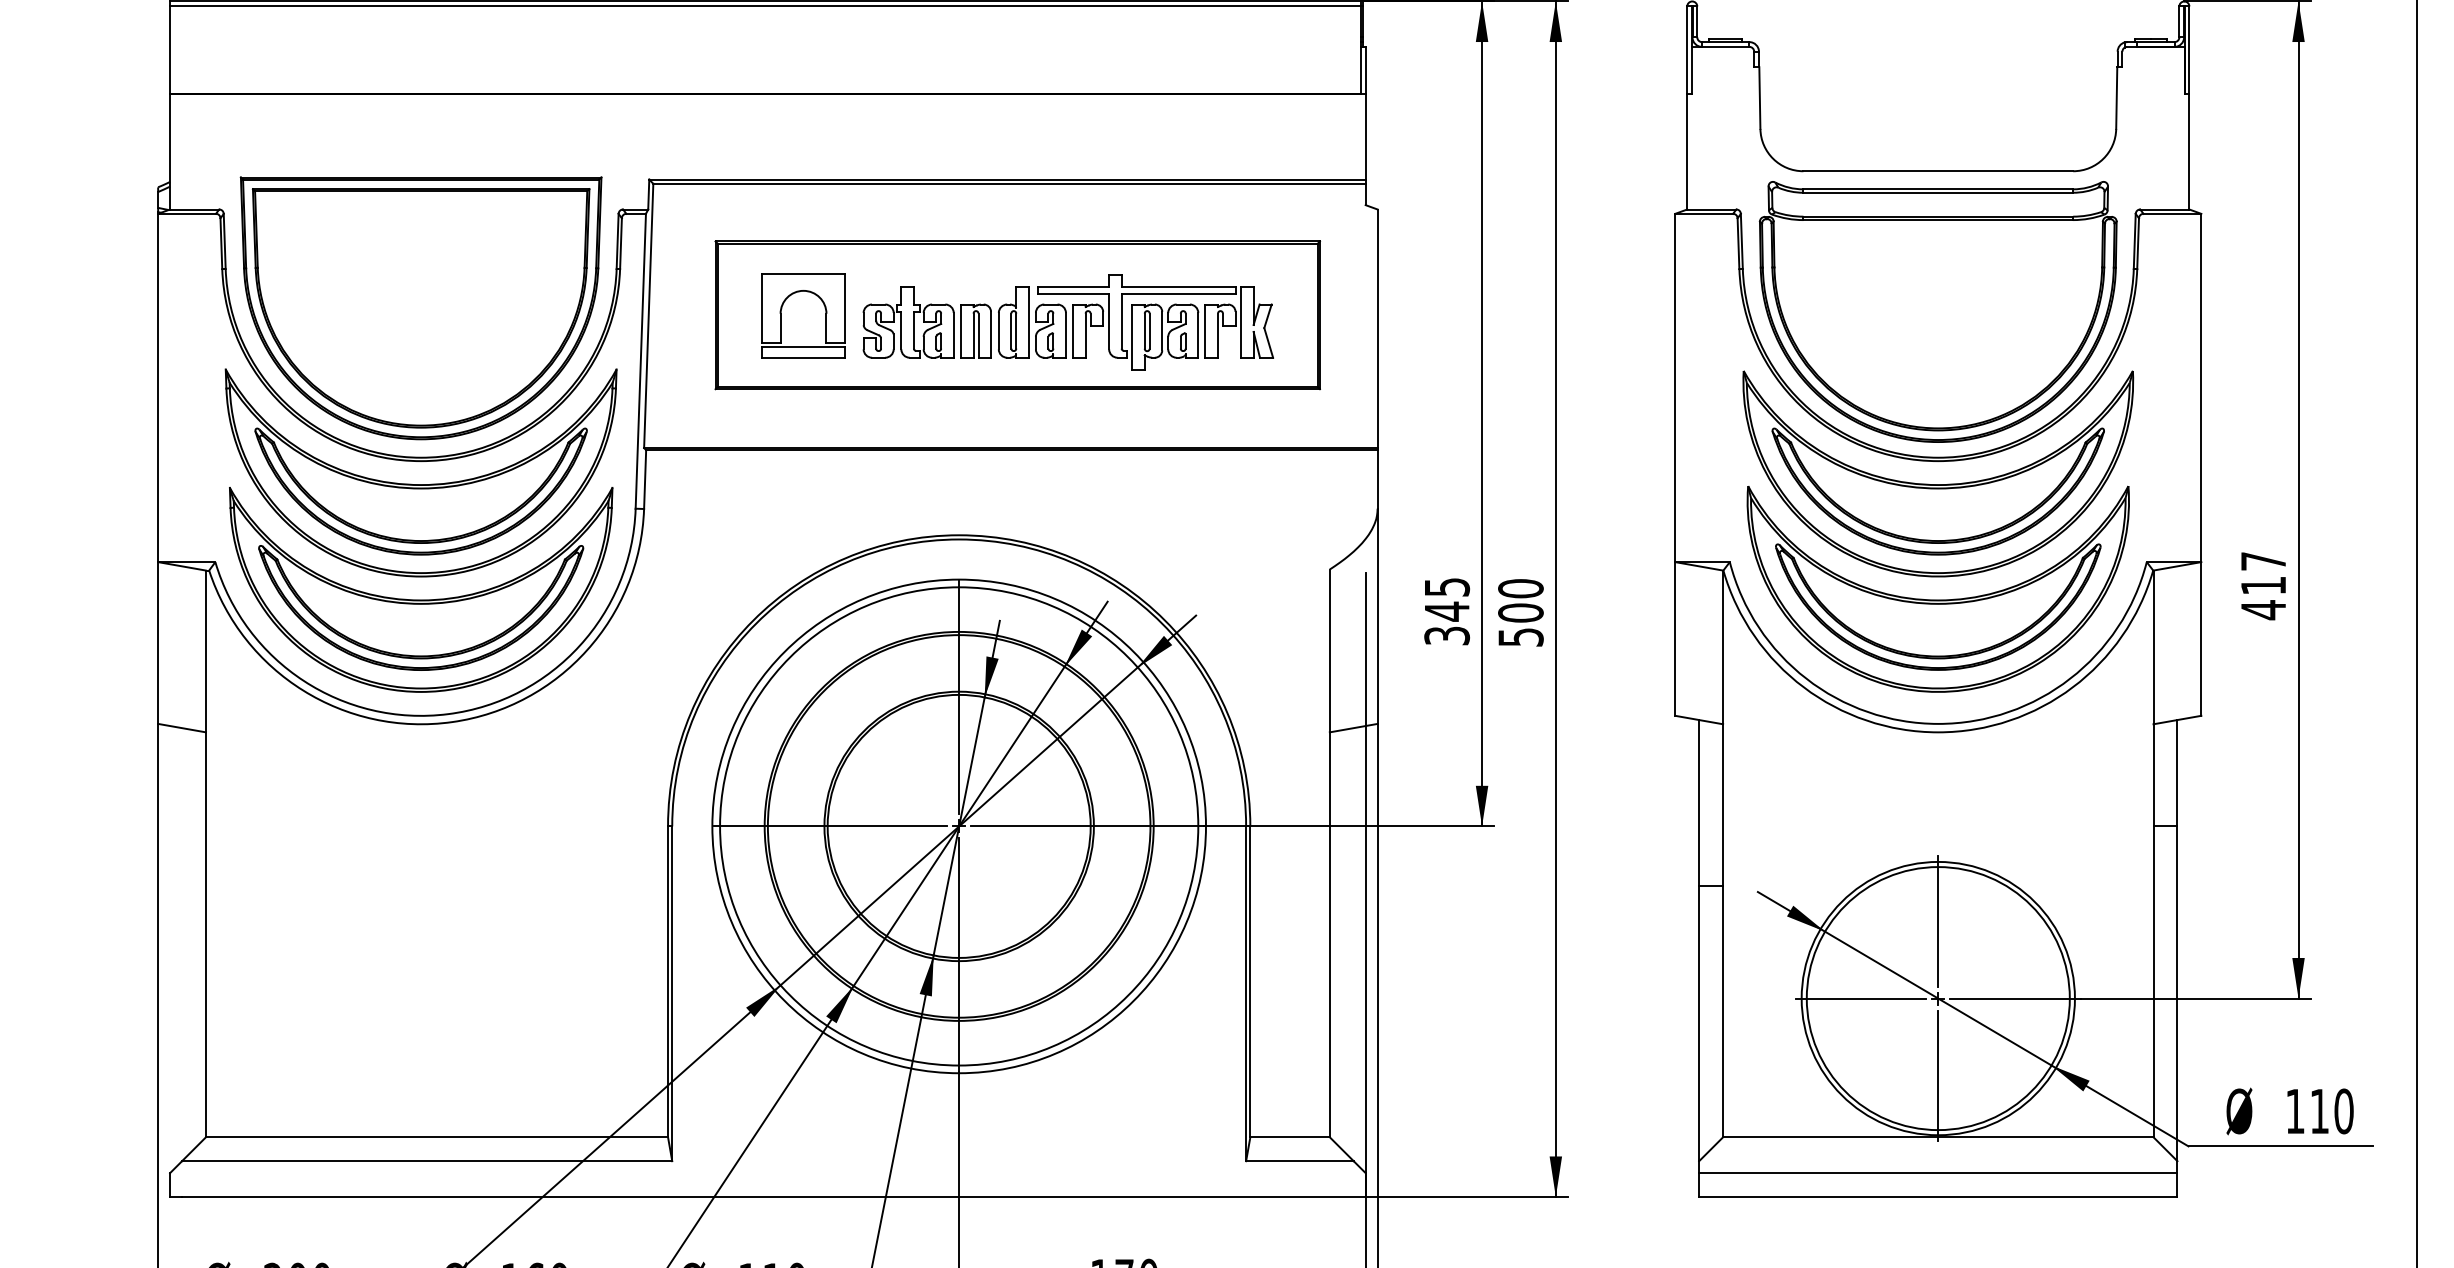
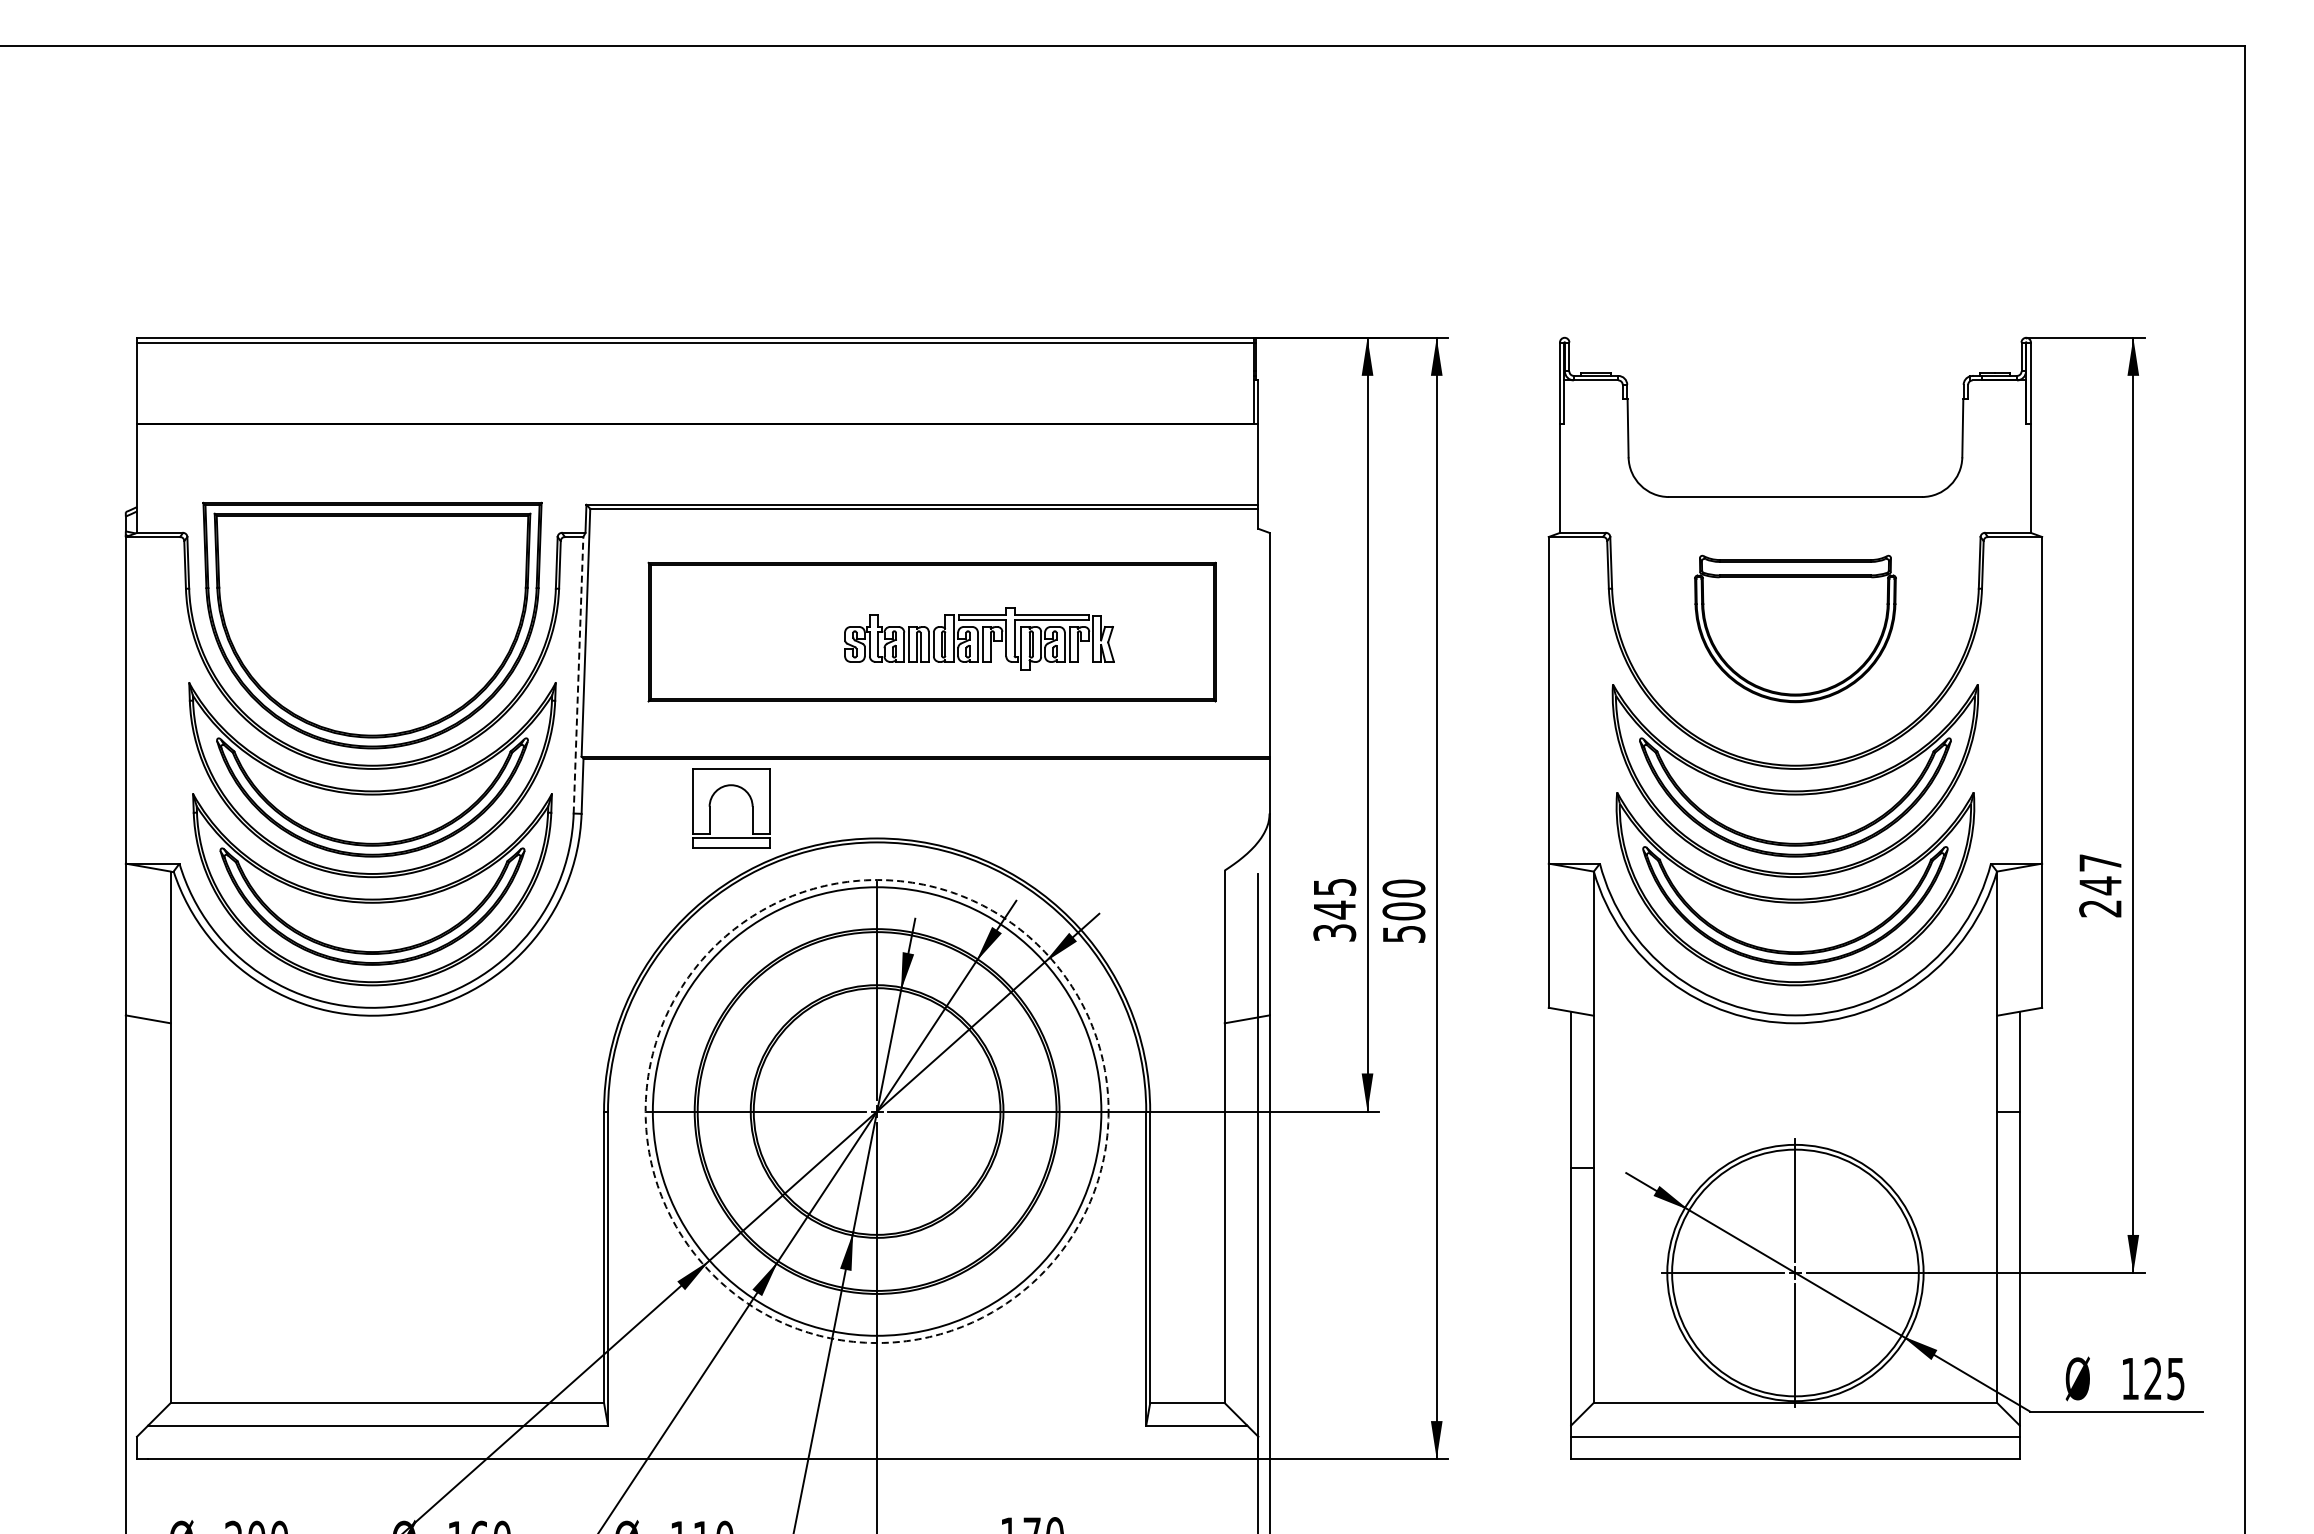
part: (1938, 311) -> (1795, 628), size x0.6
part: (825, 313) -> (751, 806), moved
part: (1068, 322) -> (979, 638), size x0.7
line: (640, 360) -> (578, 674), solid -> dashed
text: (2263, 598) -> (2100, 897), 417 -> 247
circle: (958, 826) -> (876, 1111), solid -> dashed
text: (2331, 1111) -> (2164, 1378), 110 -> 125

